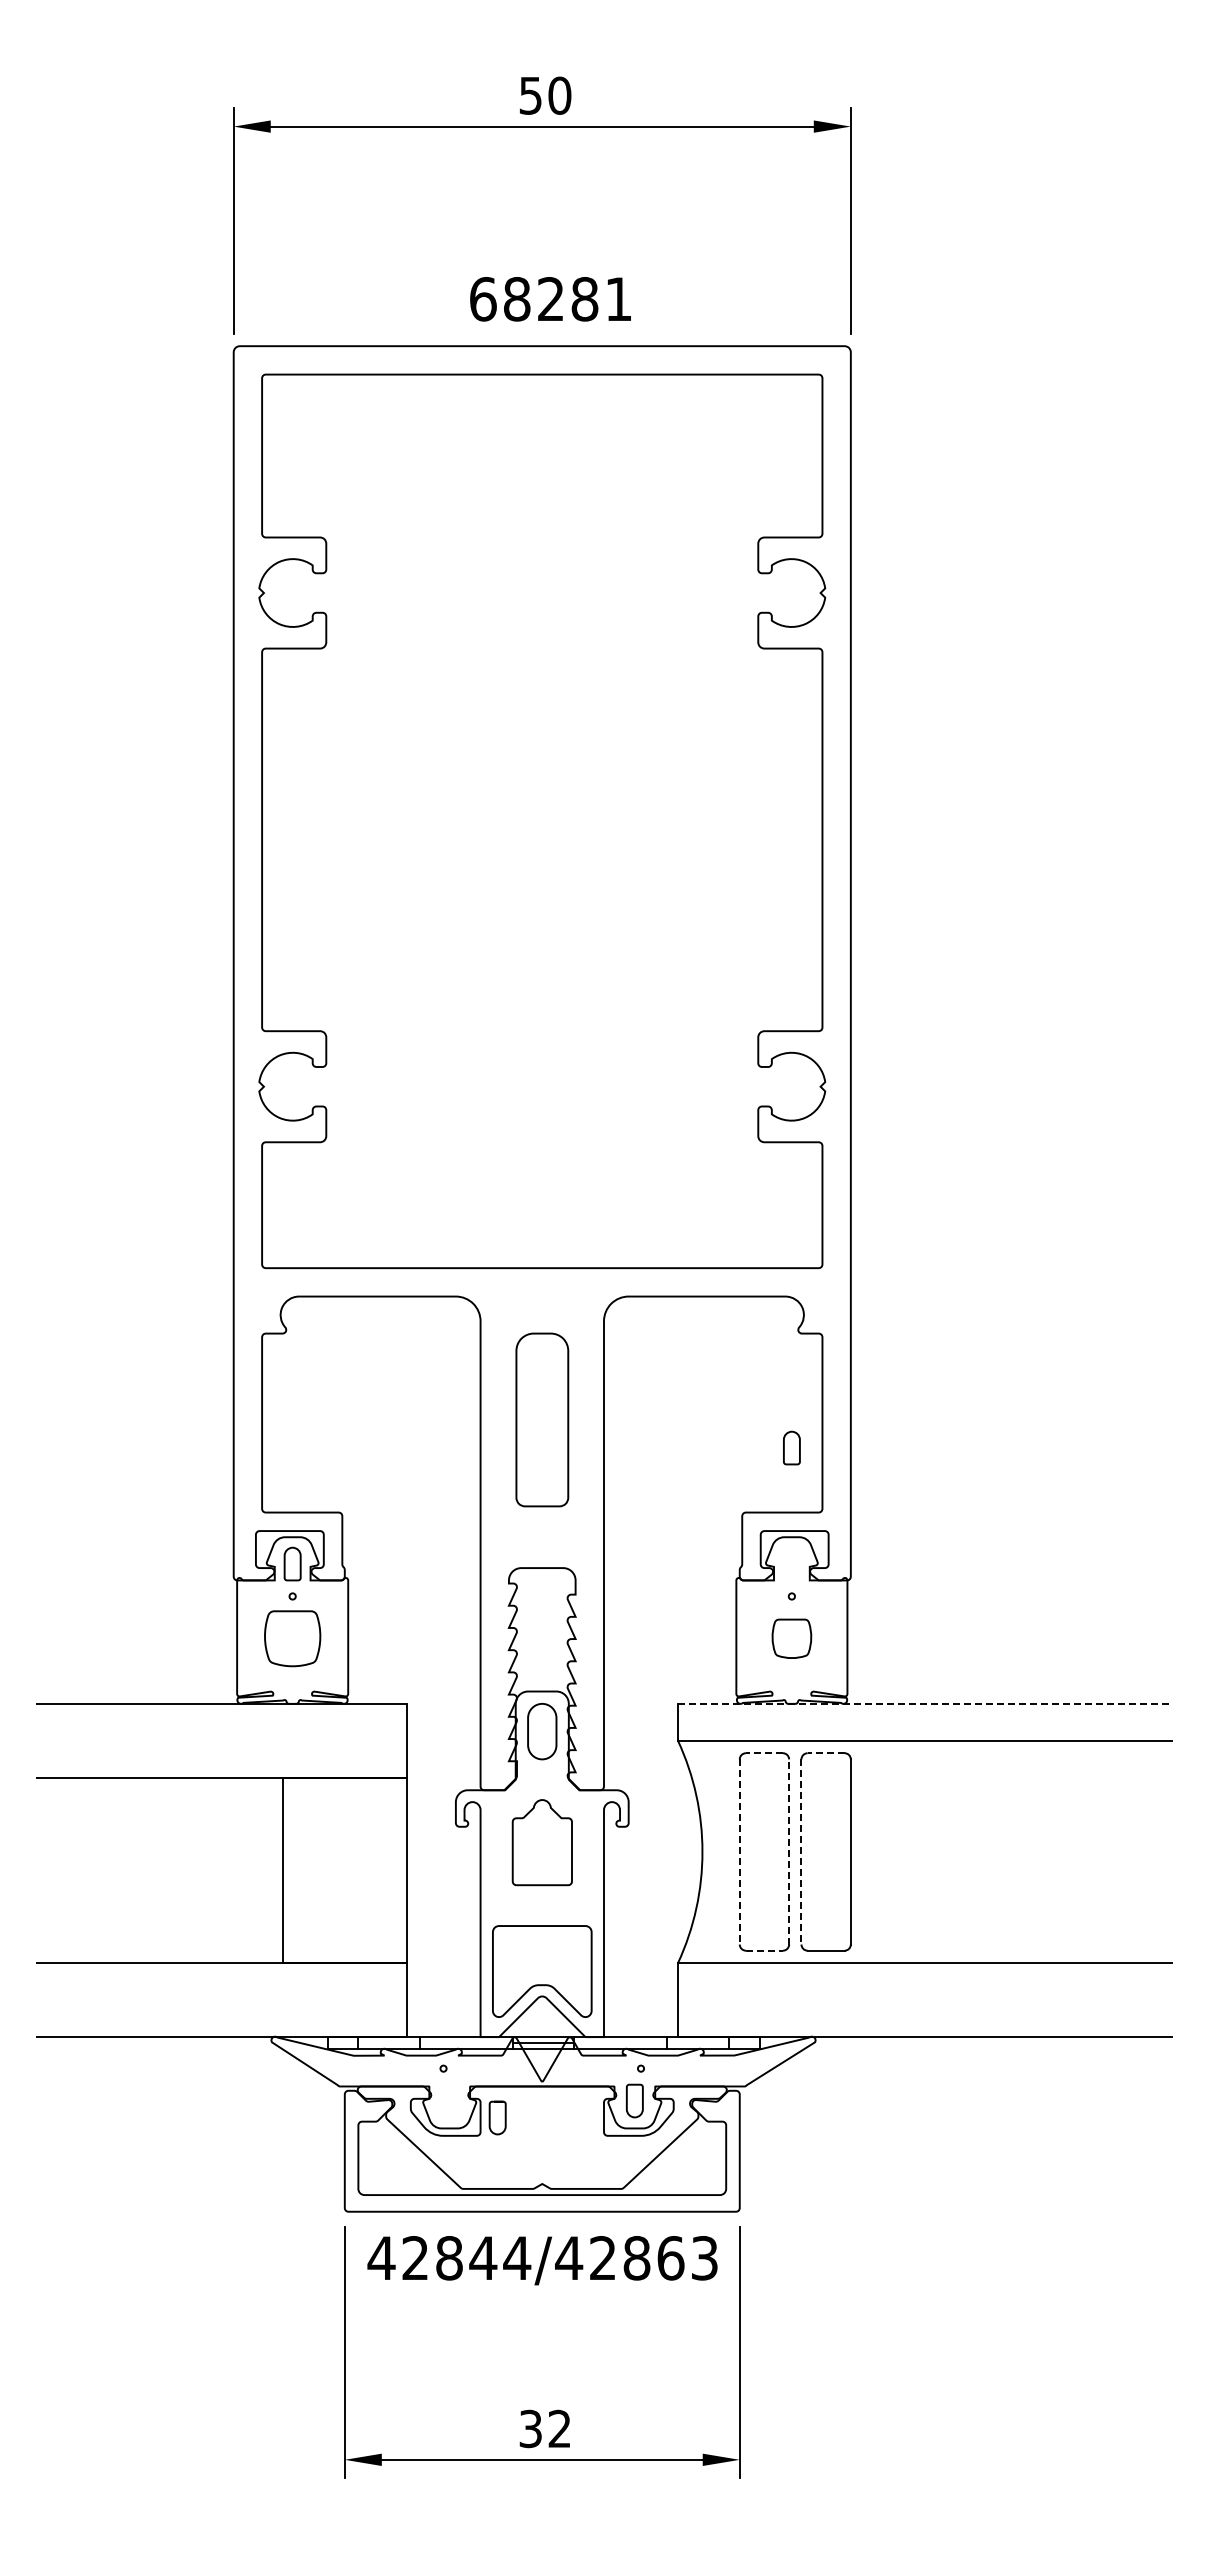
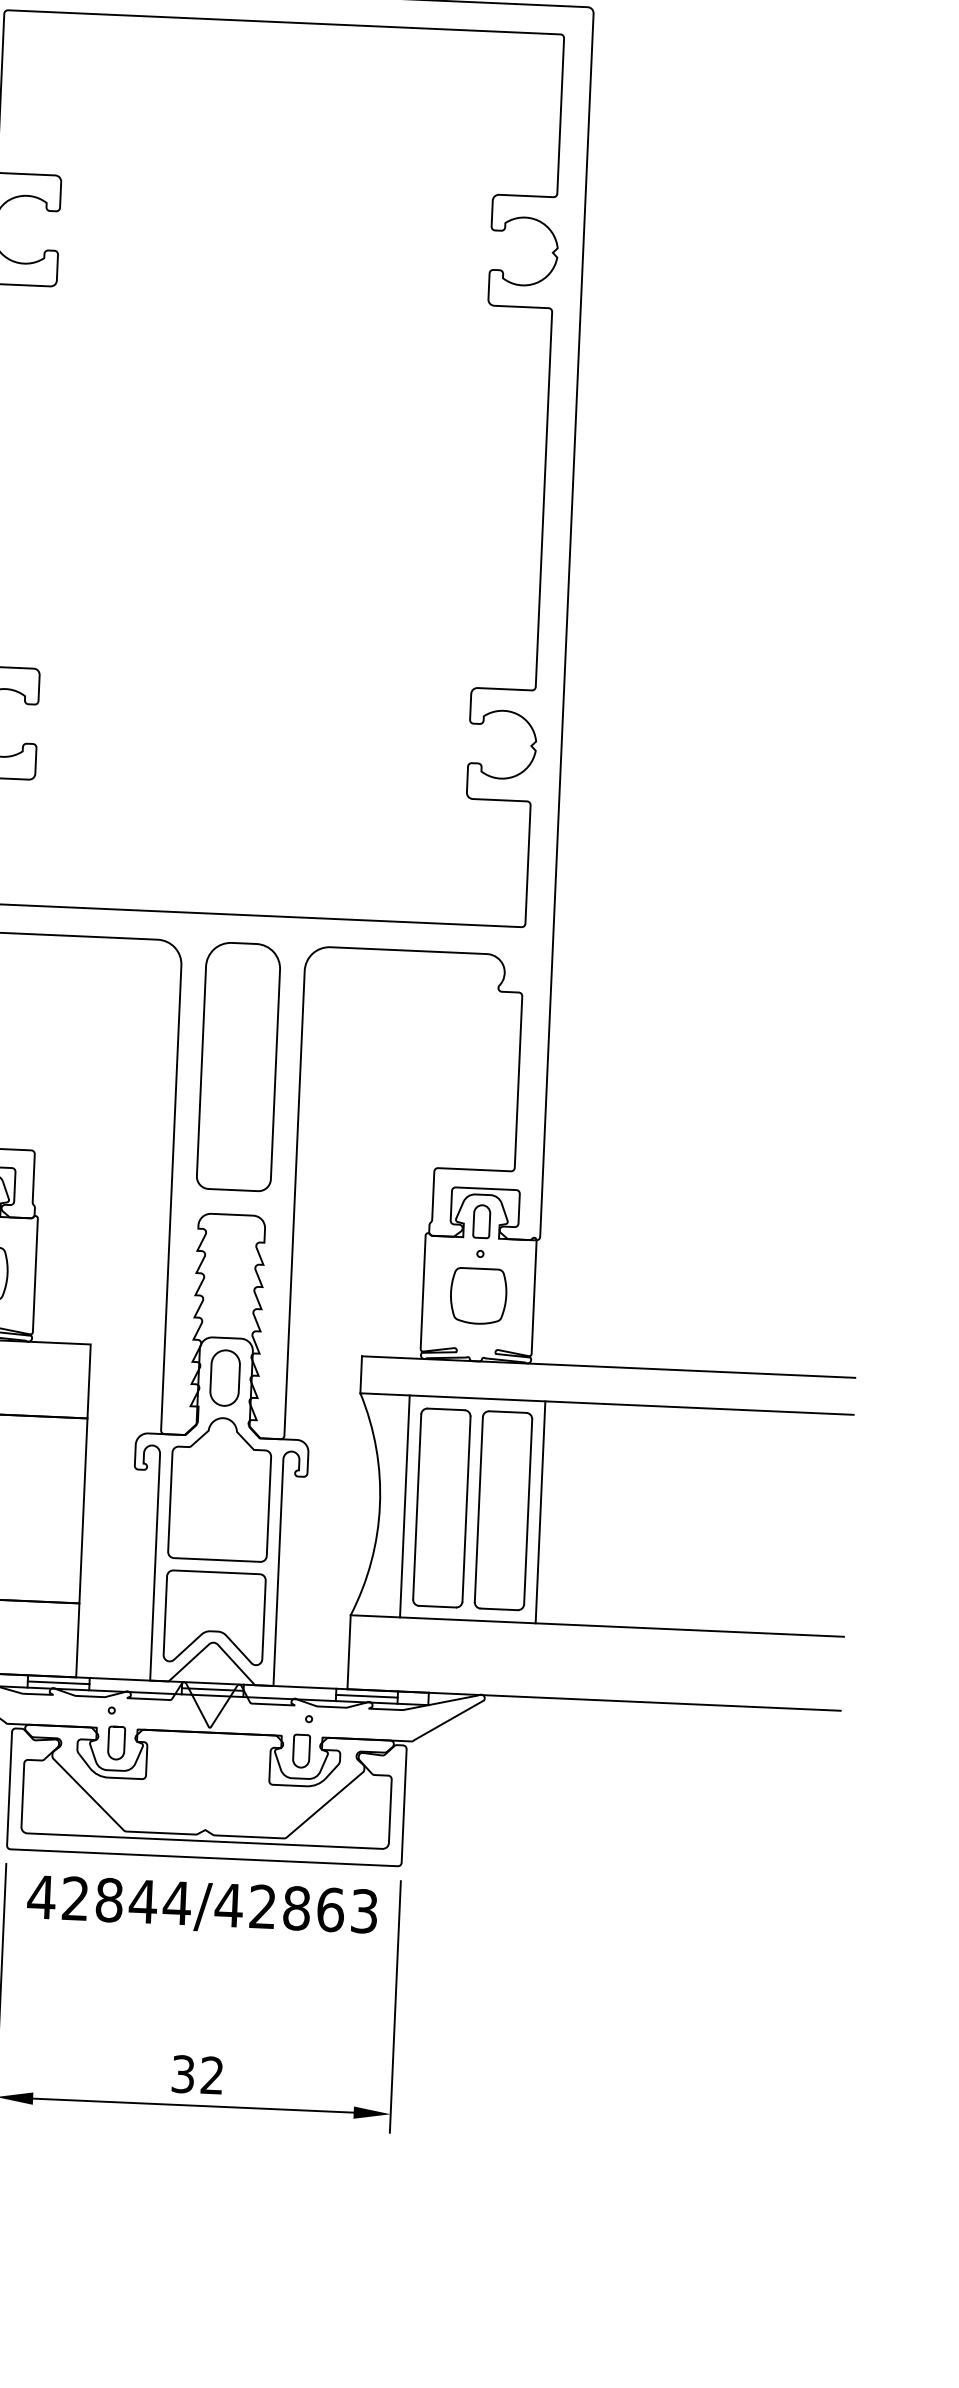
part: (542, 1419) -> (238, 1066), size x1.43
part: (791, 1447) -> (481, 1221), moved
part: (791, 1638) -> (478, 1295), size x1.43
line: (924, 1703) -> (608, 1366), dashed -> solid
line: (764, 1753) -> (446, 1409), dashed -> solid
line: (826, 1753) -> (508, 1412), dashed -> solid
part: (542, 1842) -> (220, 1488), size x1.67
line: (727, 1851) -> (404, 1505), added
line: (739, 1851) -> (416, 1506), dashed -> solid
line: (789, 1851) -> (466, 1508), dashed -> solid
line: (801, 1851) -> (478, 1509), dashed -> solid
line: (863, 1851) -> (540, 1511), added
line: (764, 1950) -> (437, 1606), dashed -> solid
line: (389, 2043) -> (58, 1683), added
line: (697, 2043) -> (366, 1696), added
curve: (490, 2117) -> (109, 1742), moved

